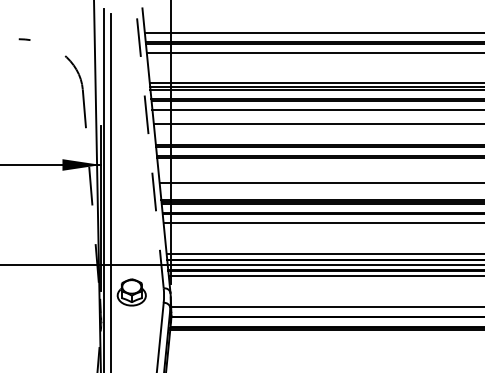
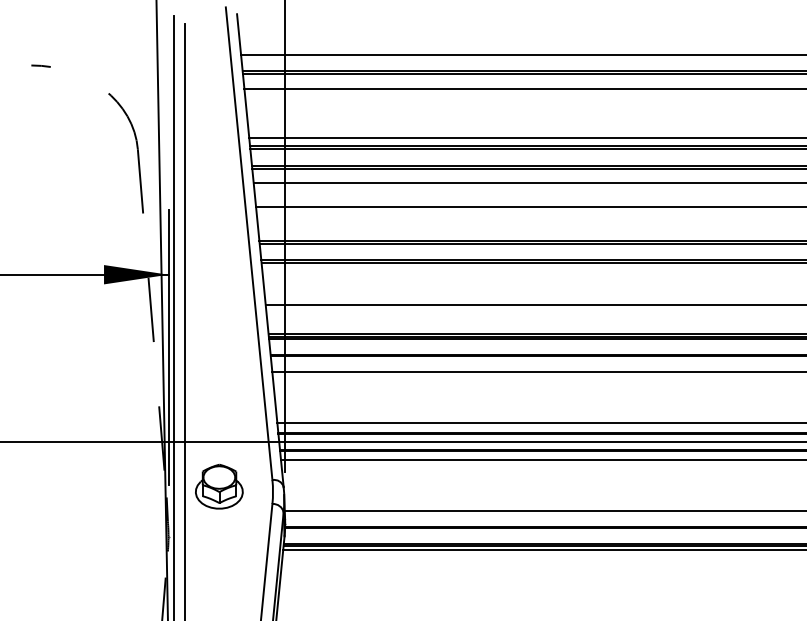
line: (149, 146) -> (248, 243), dashed -> solid

